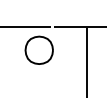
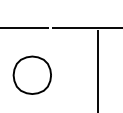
part: (38, 49) -> (31, 74), moved

